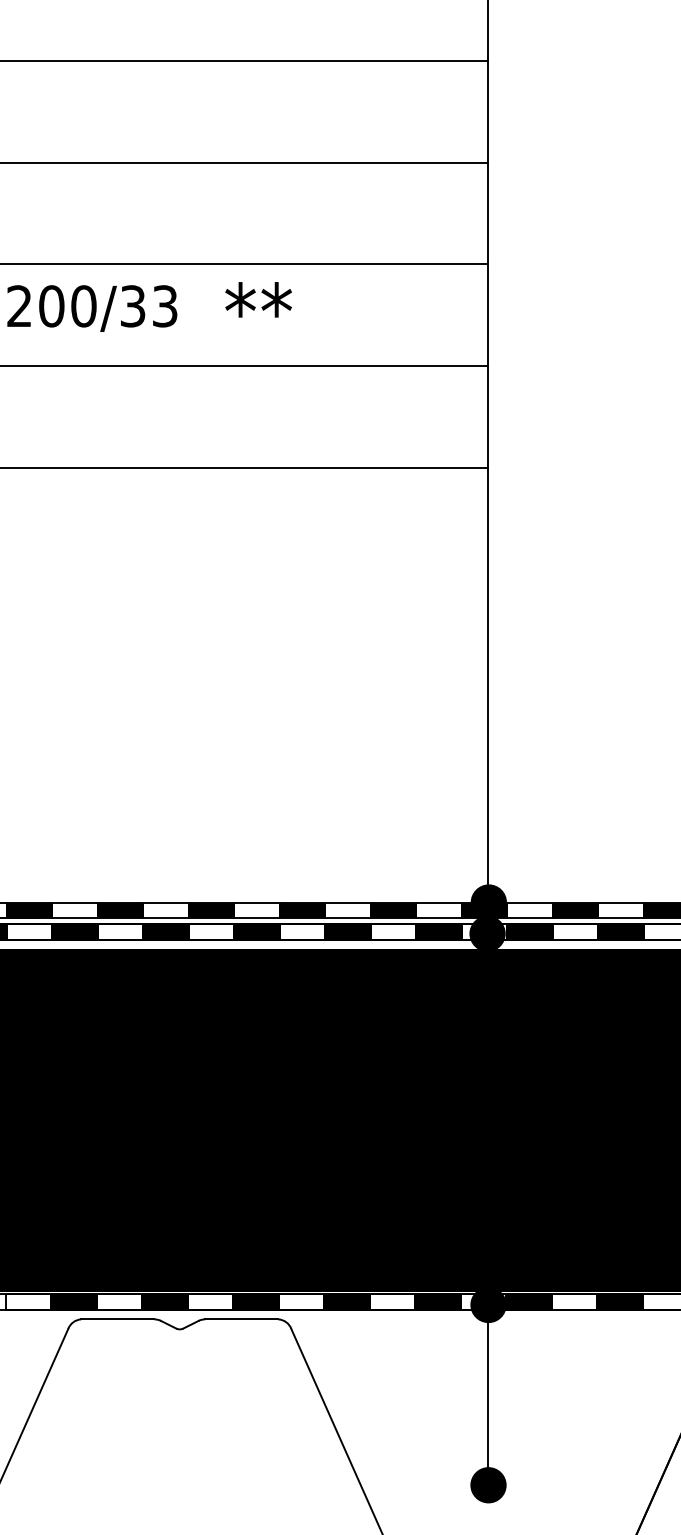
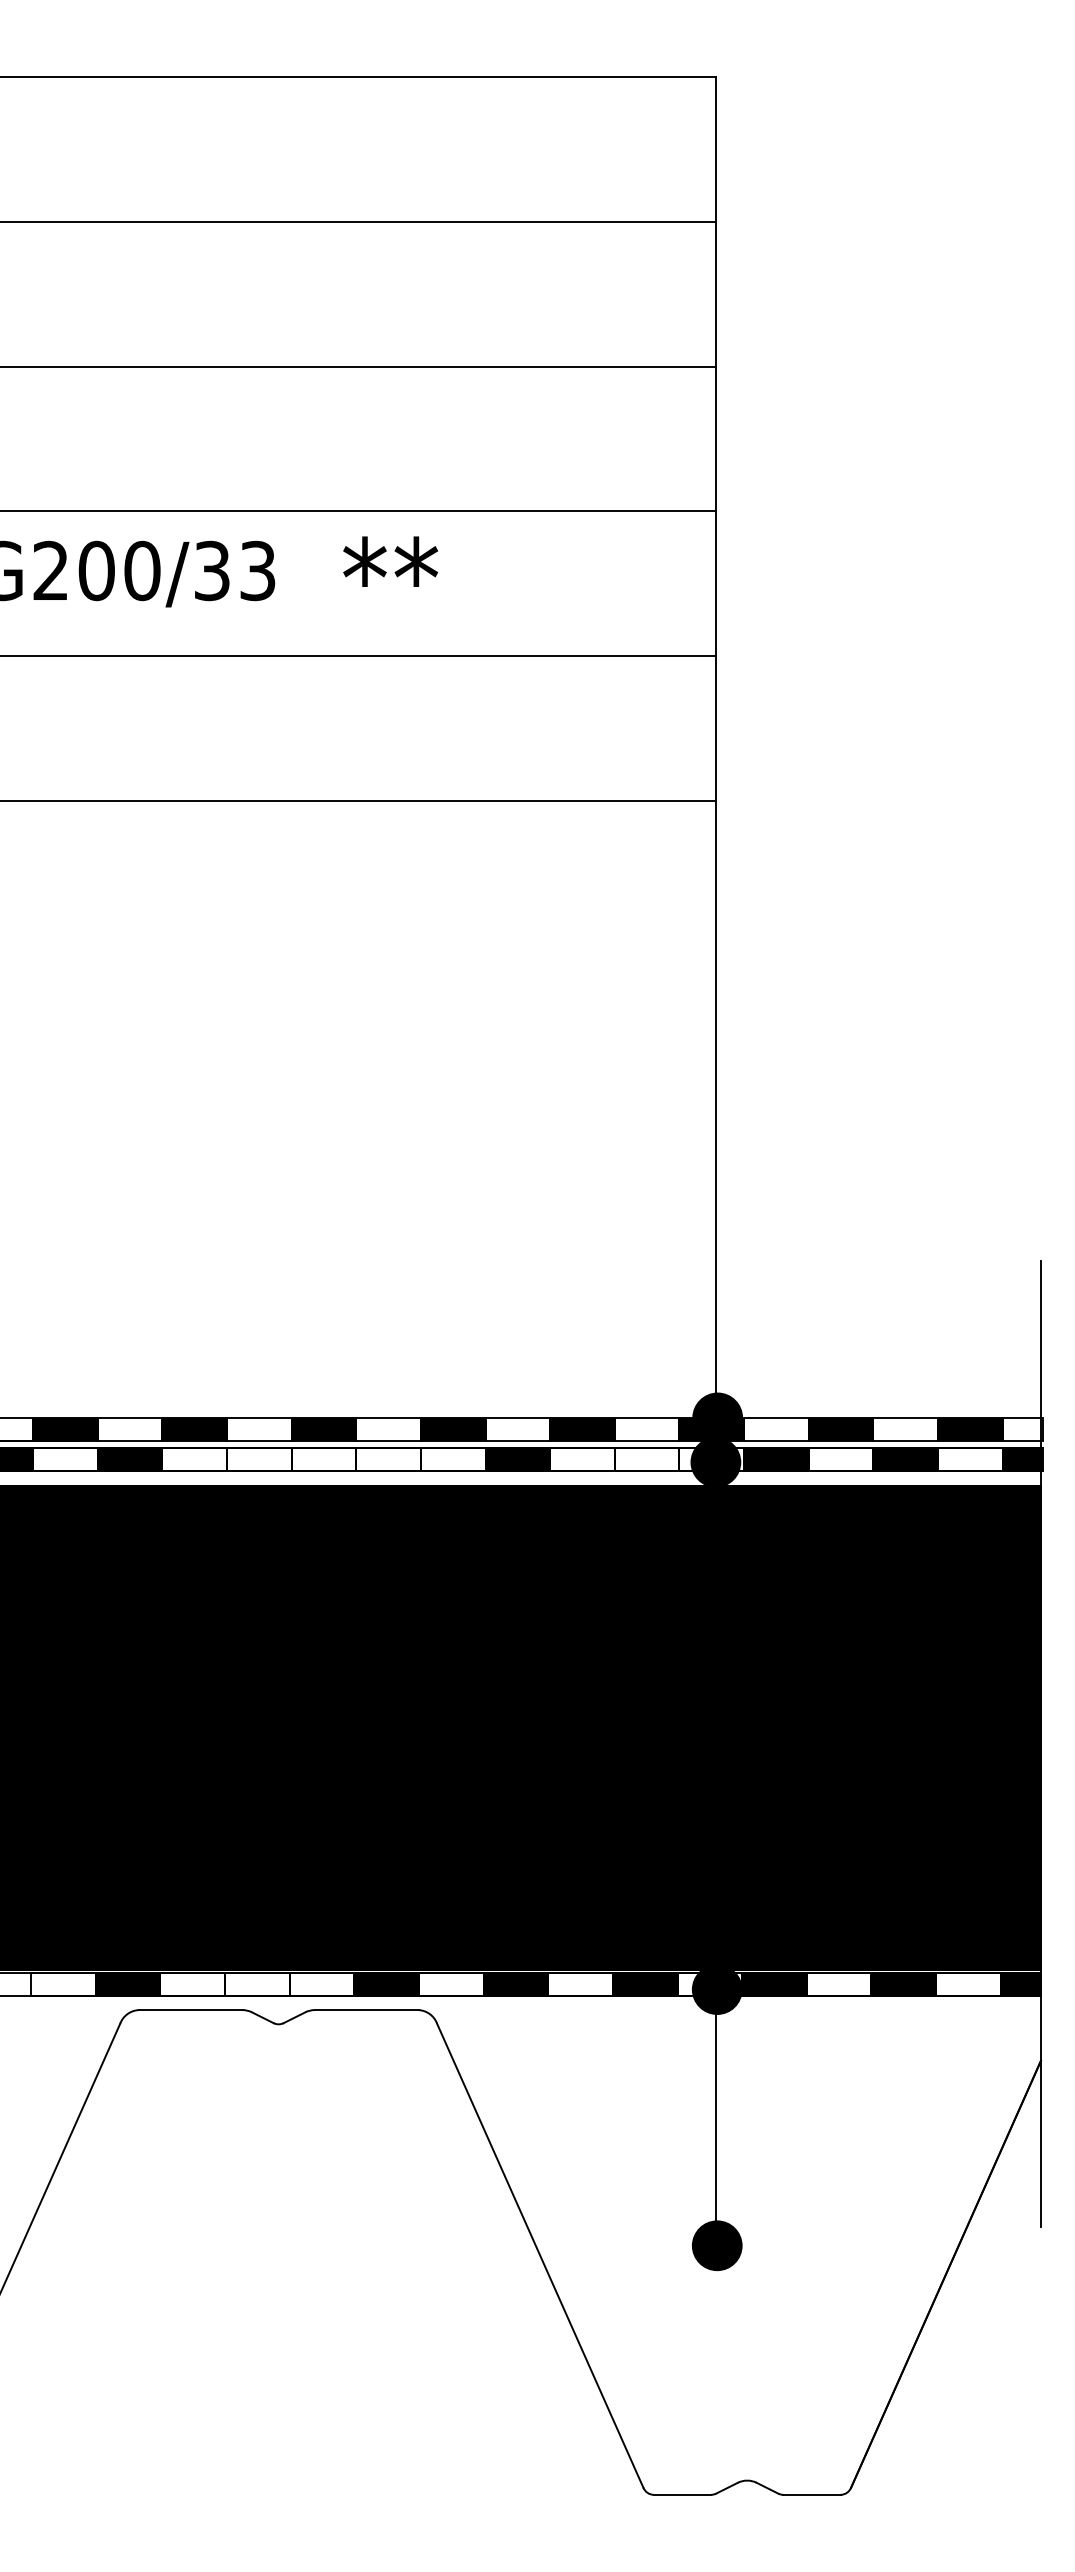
fill: (166, 931) -> (259, 1459), removed
fill: (257, 931) -> (388, 1459), removed
fill: (438, 931) -> (646, 1459), removed
fill: (164, 1301) -> (257, 1984), removed

